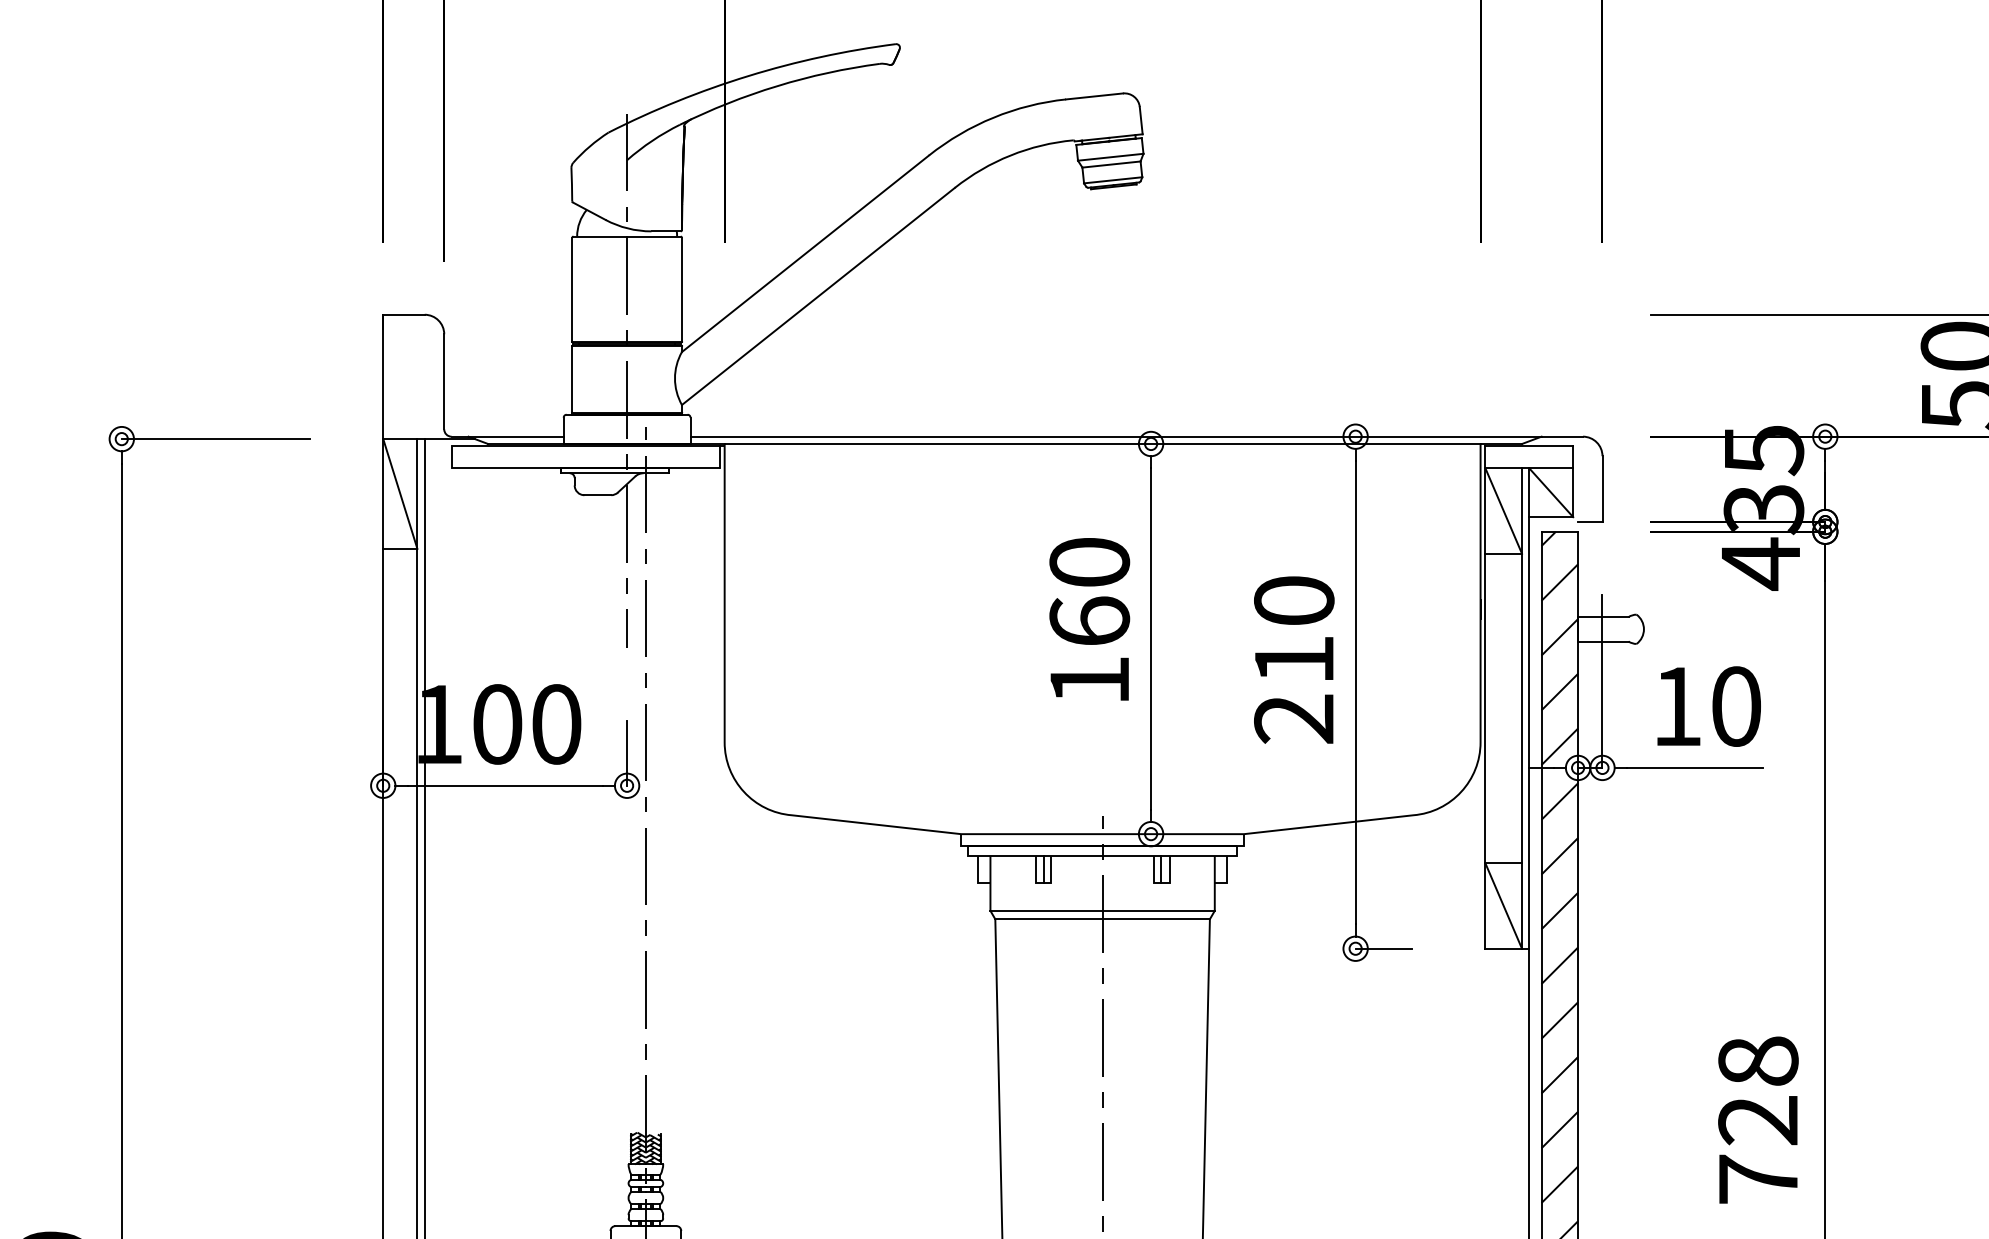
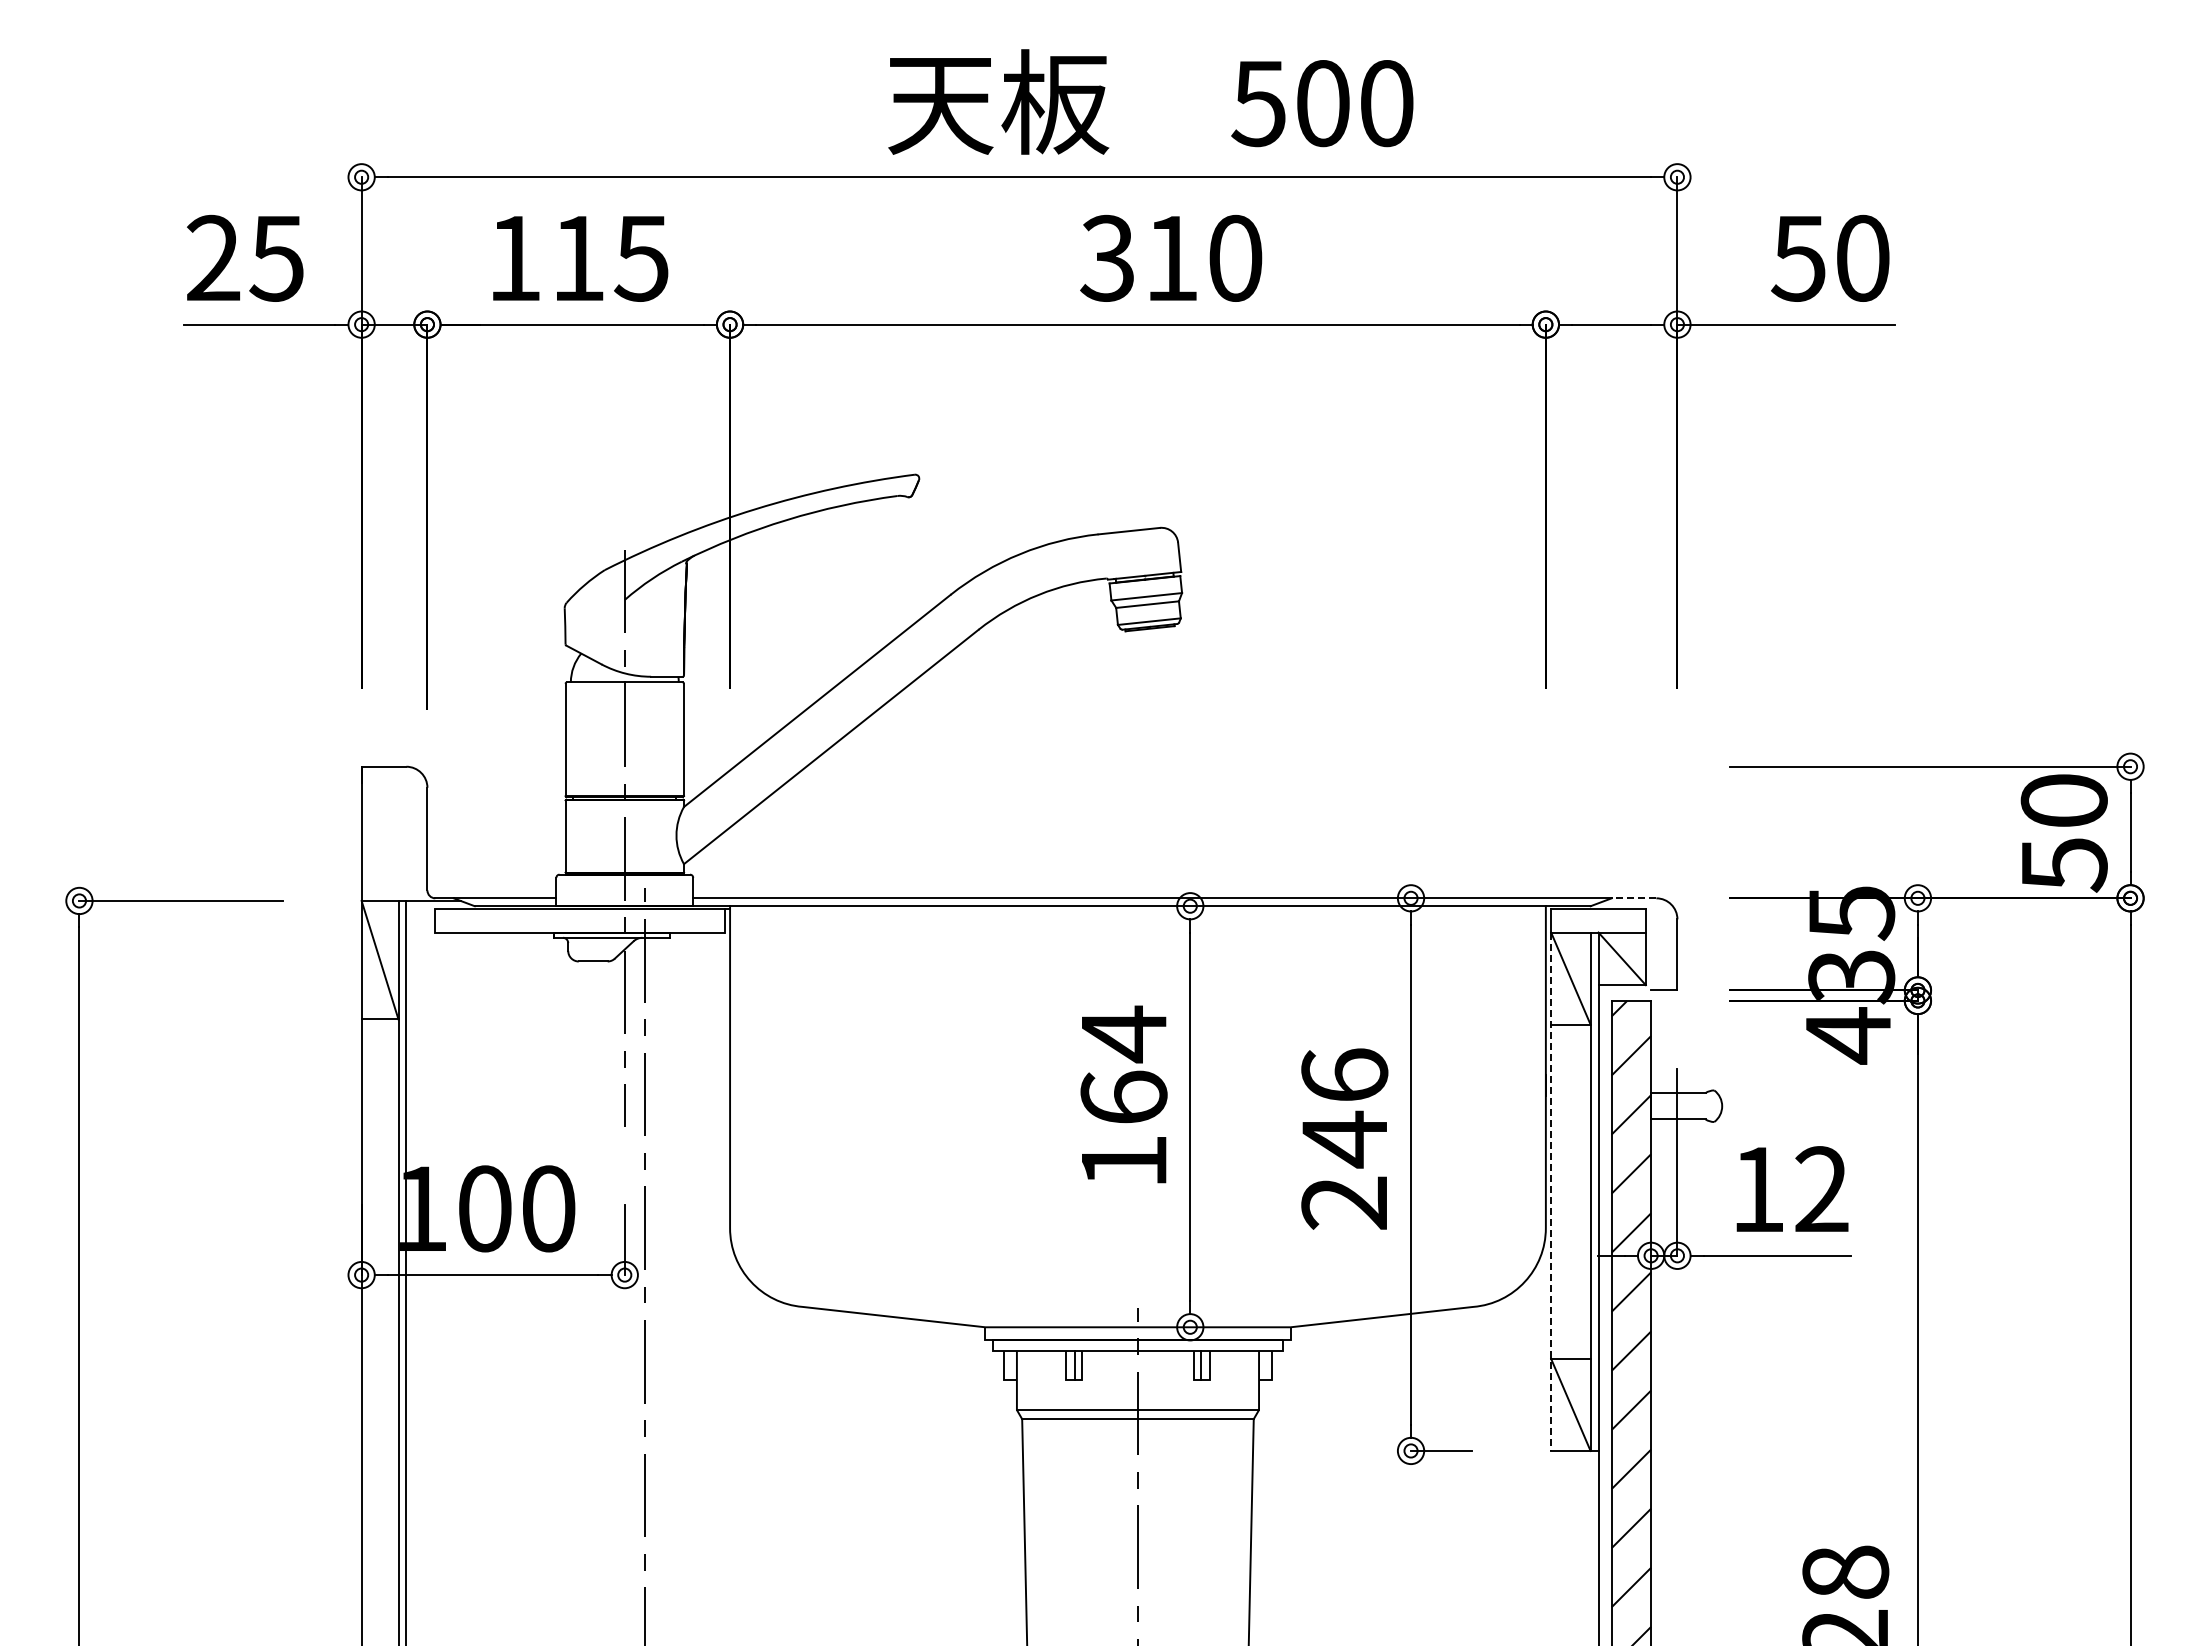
line: (1561, 436) -> (1633, 898), solid -> dashed
text: (1089, 562) -> (1123, 1034), 160 -> 164
text: (1293, 631) -> (1344, 1108), 210 -> 246
text: (1735, 706) -> (1821, 1189), 10 -> 12
line: (1485, 709) -> (1551, 1192), solid -> dashed

